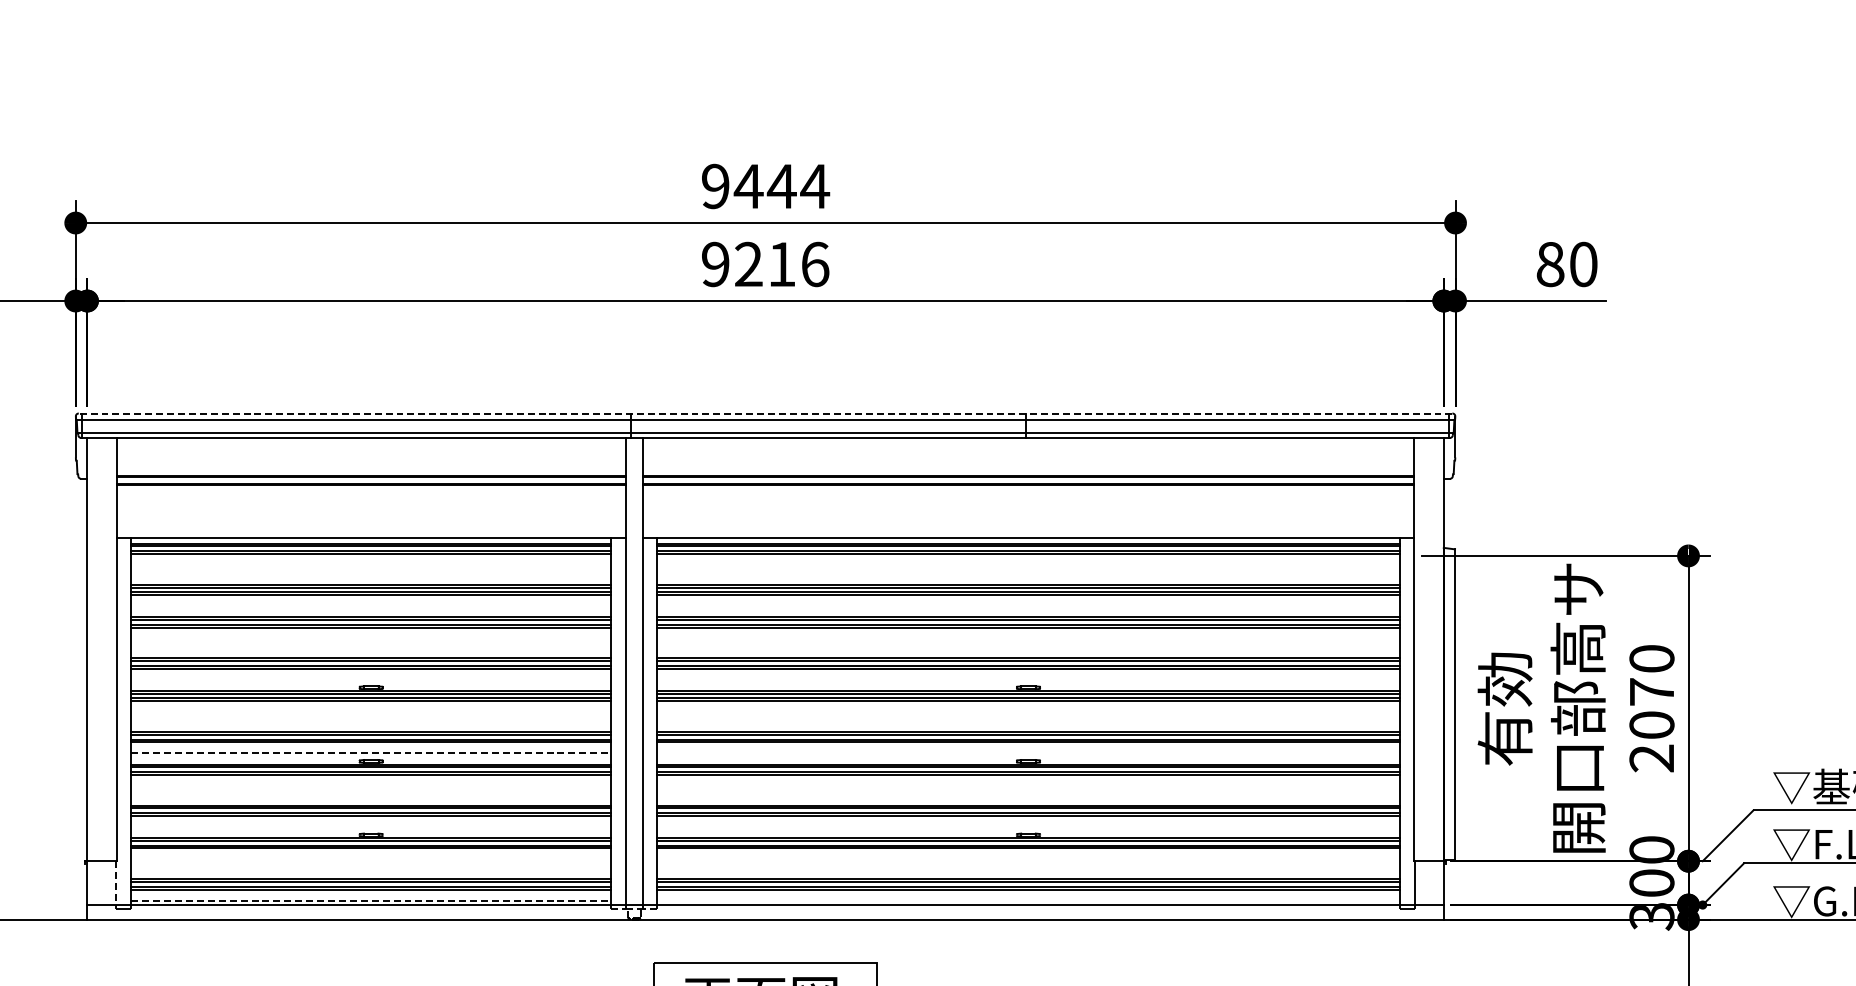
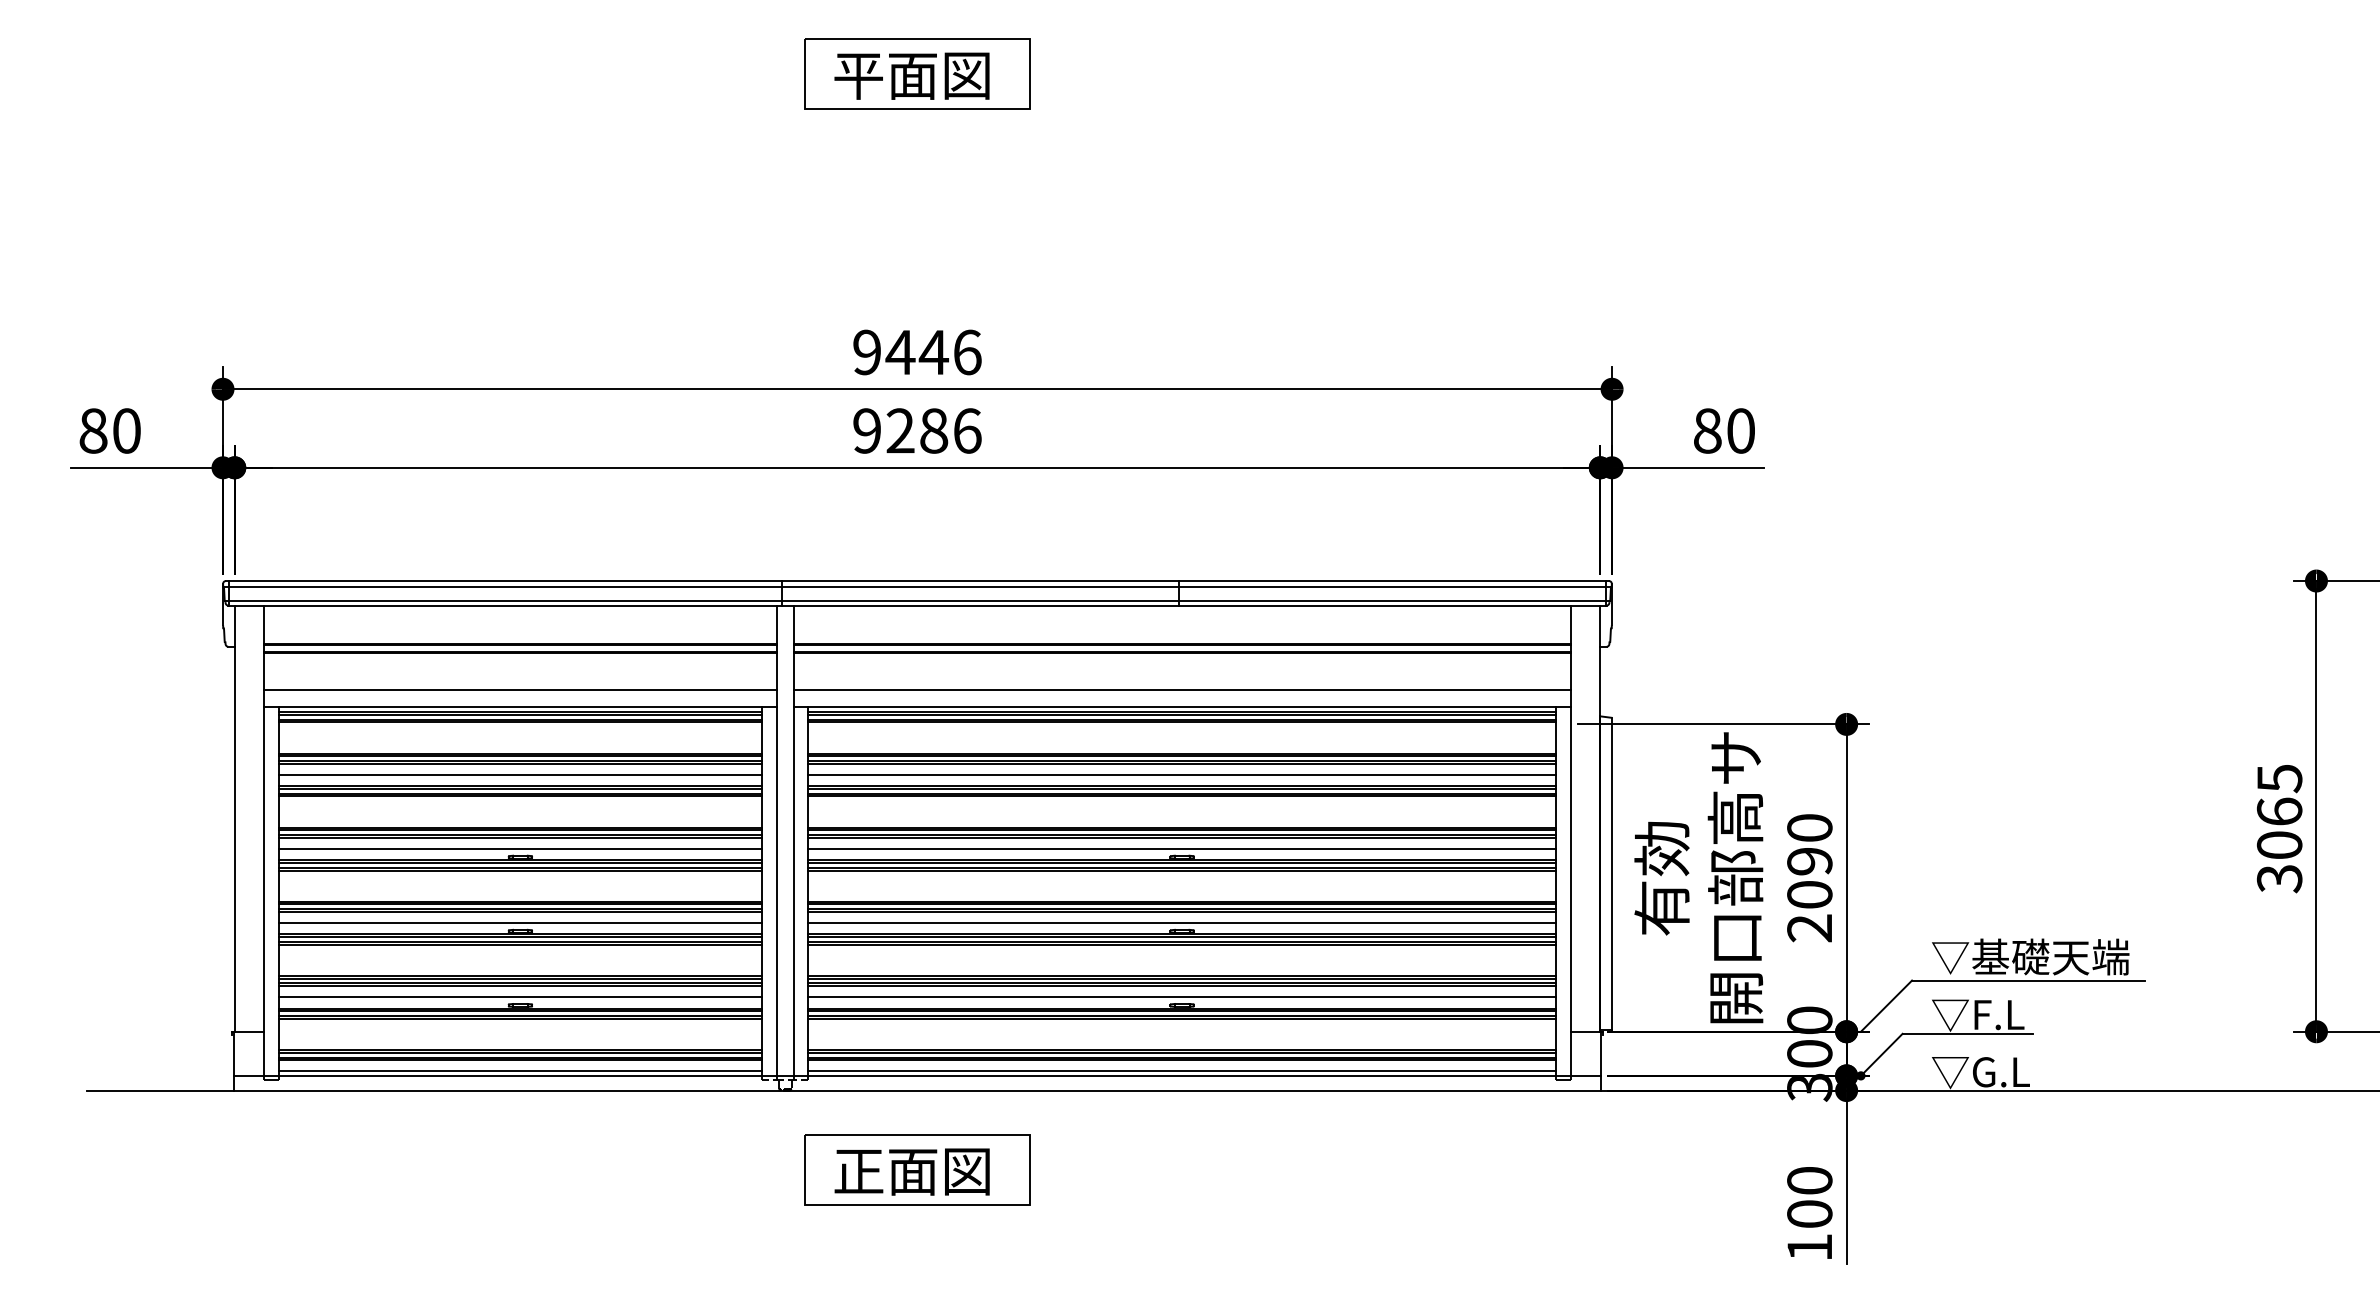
text: (815, 186) -> (967, 352), 9444 -> 9446
text: (782, 263) -> (934, 430), 9216 -> 9286
line: (764, 413) -> (916, 581), dashed -> solid
line: (371, 522) -> (520, 690), added
line: (1027, 522) -> (1181, 690), added
line: (370, 606) -> (519, 775), added
line: (1027, 606) -> (1181, 775), added
line: (370, 680) -> (519, 849), added
line: (1027, 680) -> (1181, 849), added
text: (1651, 692) -> (1809, 861), 2070 -> 2090
line: (371, 753) -> (520, 923), dashed -> solid
line: (1027, 753) -> (1181, 923), added
line: (370, 827) -> (519, 997), added
line: (1027, 827) -> (1181, 997), added
line: (115, 883) -> (263, 1054), dashed -> solid
line: (371, 900) -> (520, 1071), dashed -> solid
line: (1027, 900) -> (1181, 1071), added

